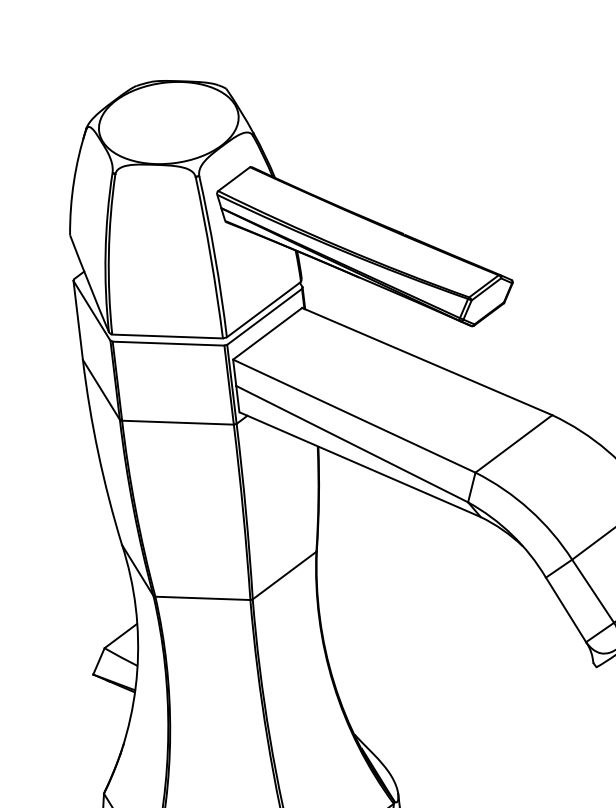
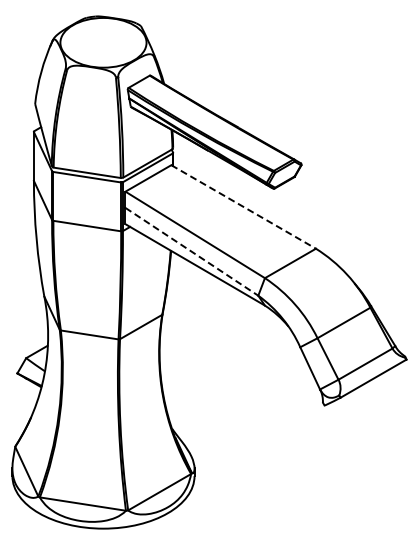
line: (426, 360) -> (243, 206), solid -> dashed
line: (351, 443) -> (191, 251), solid -> dashed

